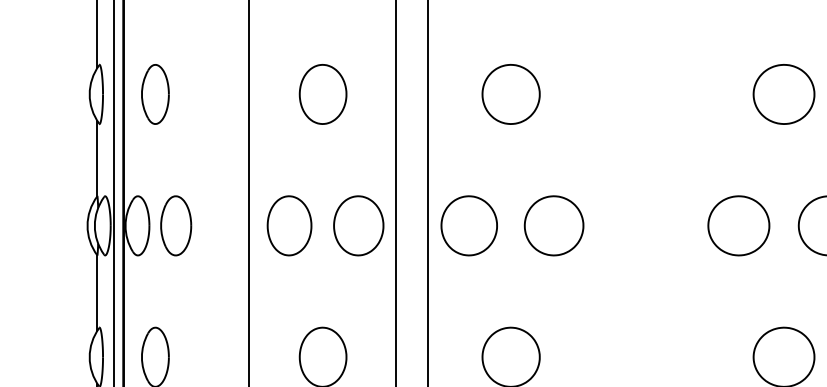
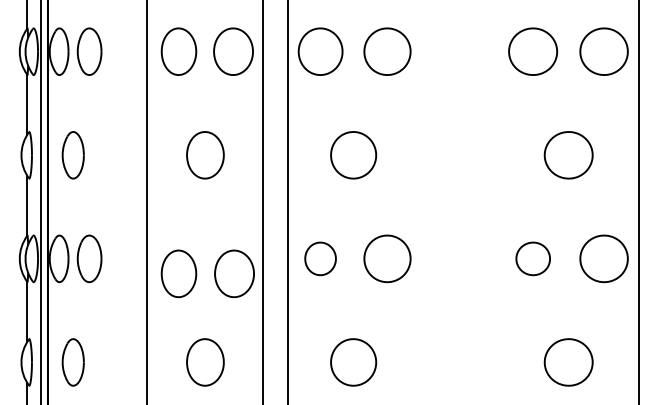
part: (288, 225) -> (178, 273), moved
part: (358, 225) -> (234, 273), moved
part: (469, 225) -> (320, 258), size x0.7
part: (739, 225) -> (533, 258), size x0.7

